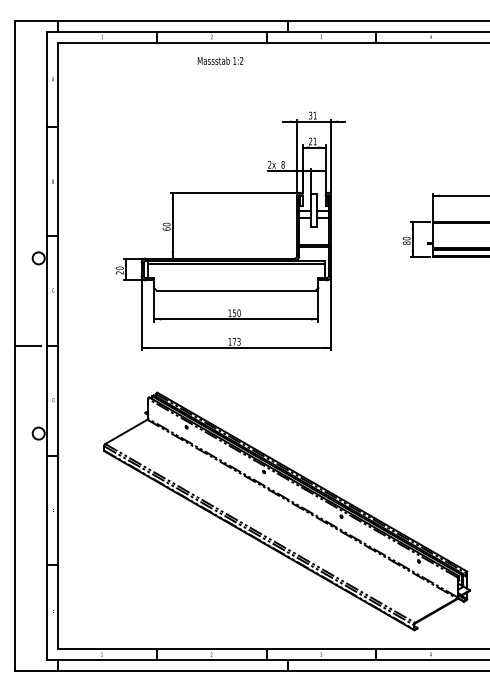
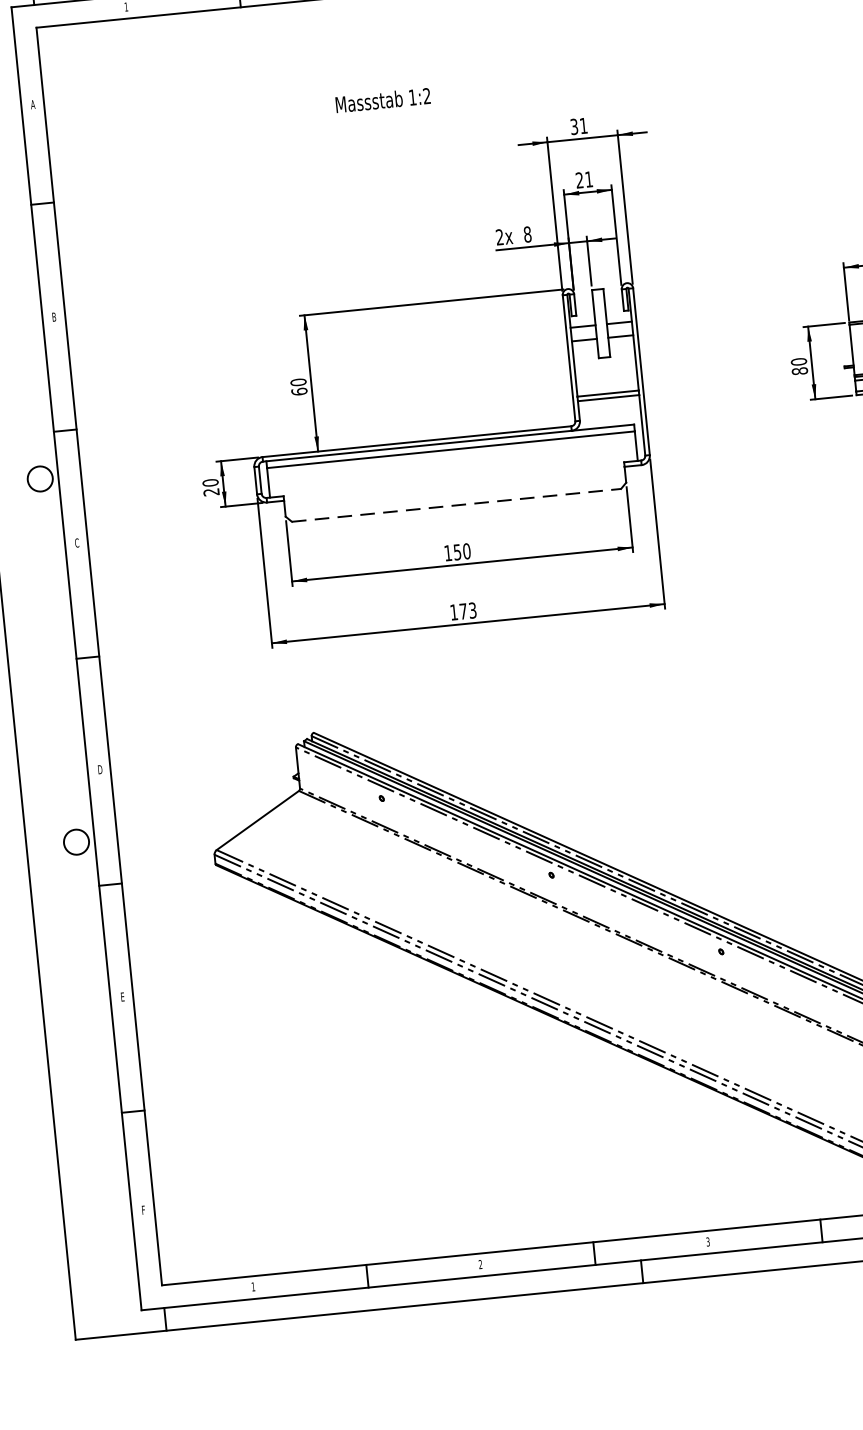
text: (220, 60) -> (382, 99), moved
line: (236, 290) -> (456, 504), solid -> dashed
line: (27, 346) -> (35, 663), removed

